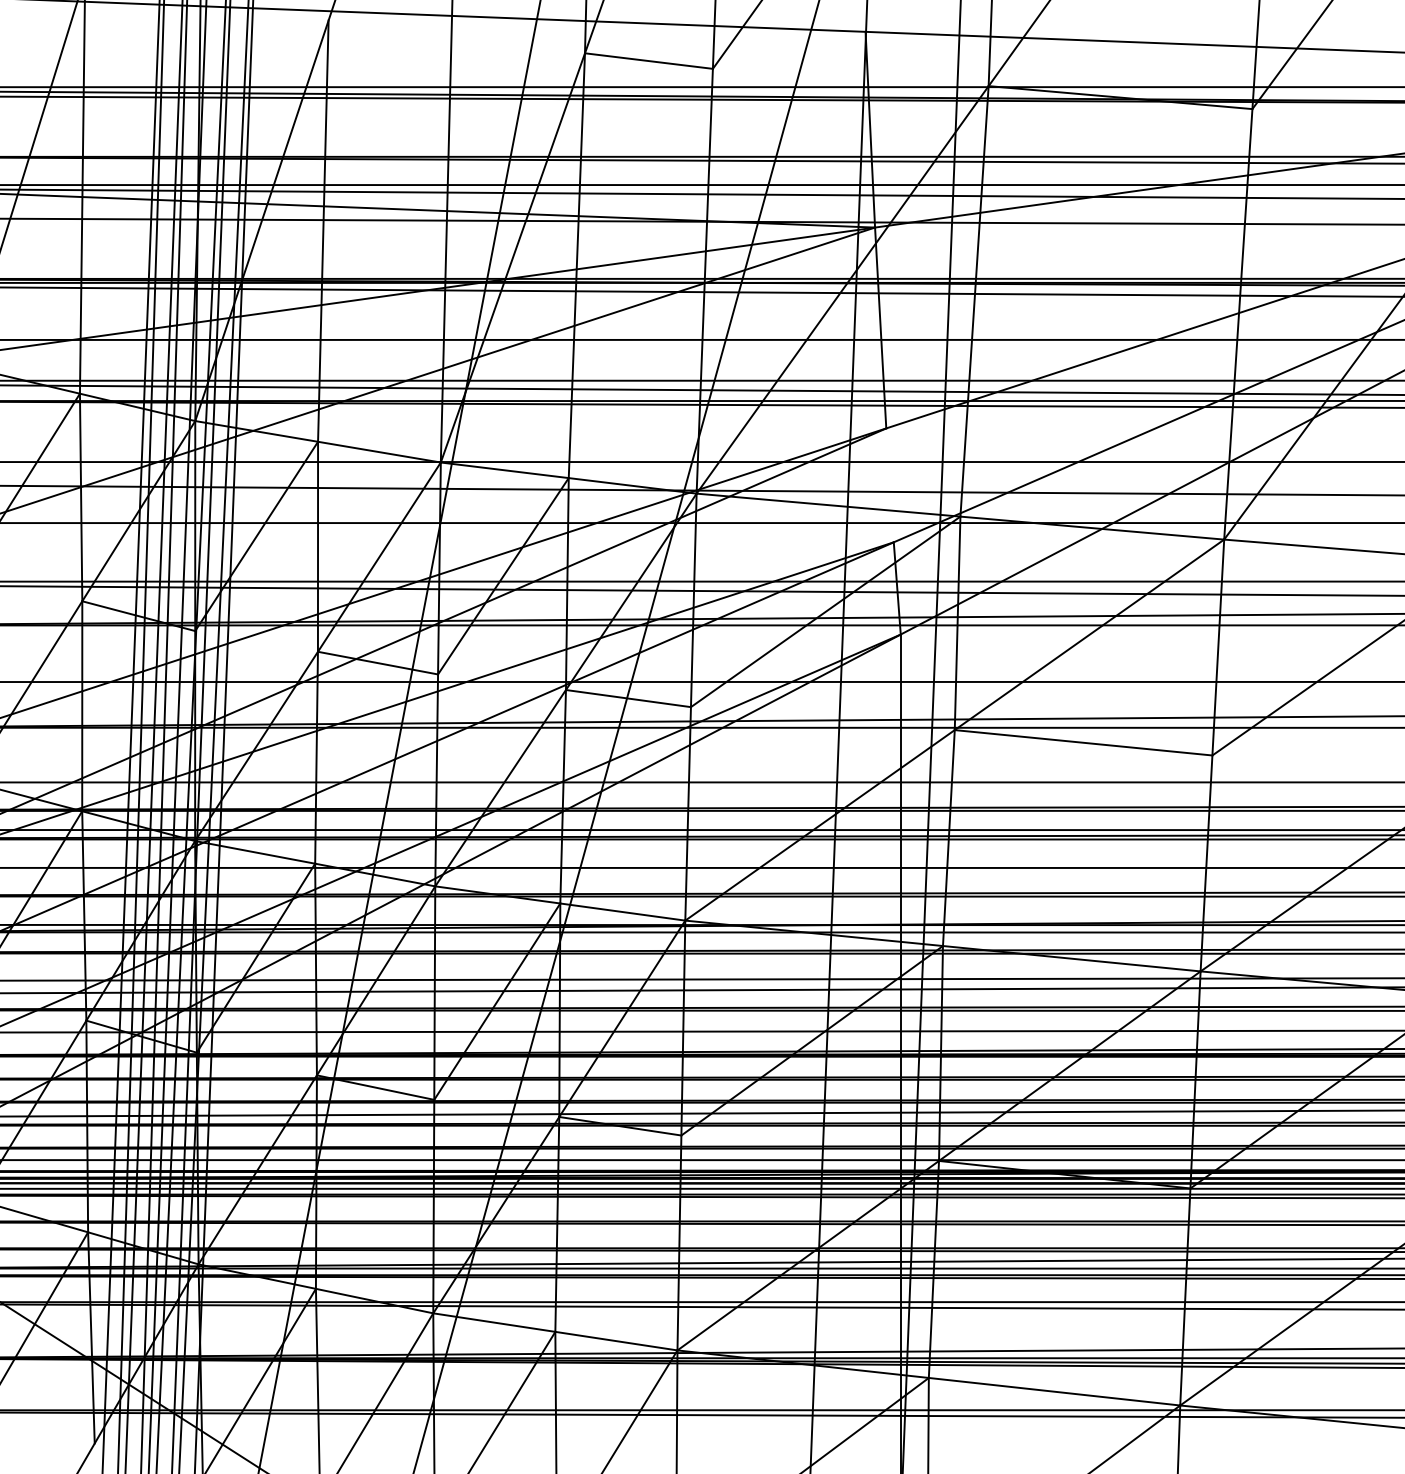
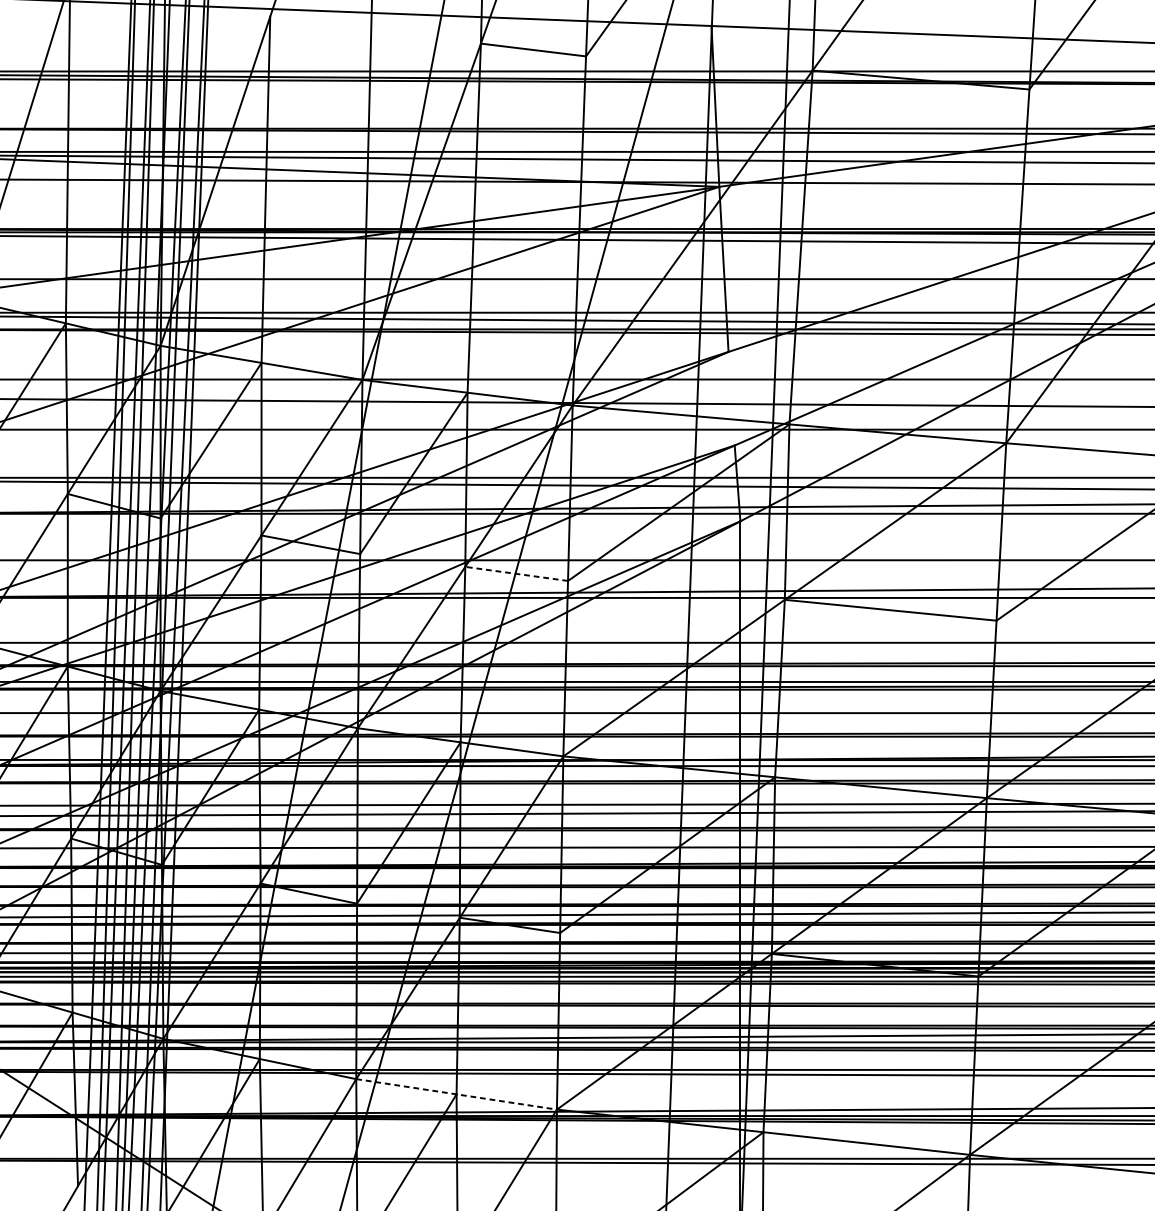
line: (627, 698) -> (515, 573), solid -> dashed
line: (555, 1331) -> (456, 1094), solid -> dashed

